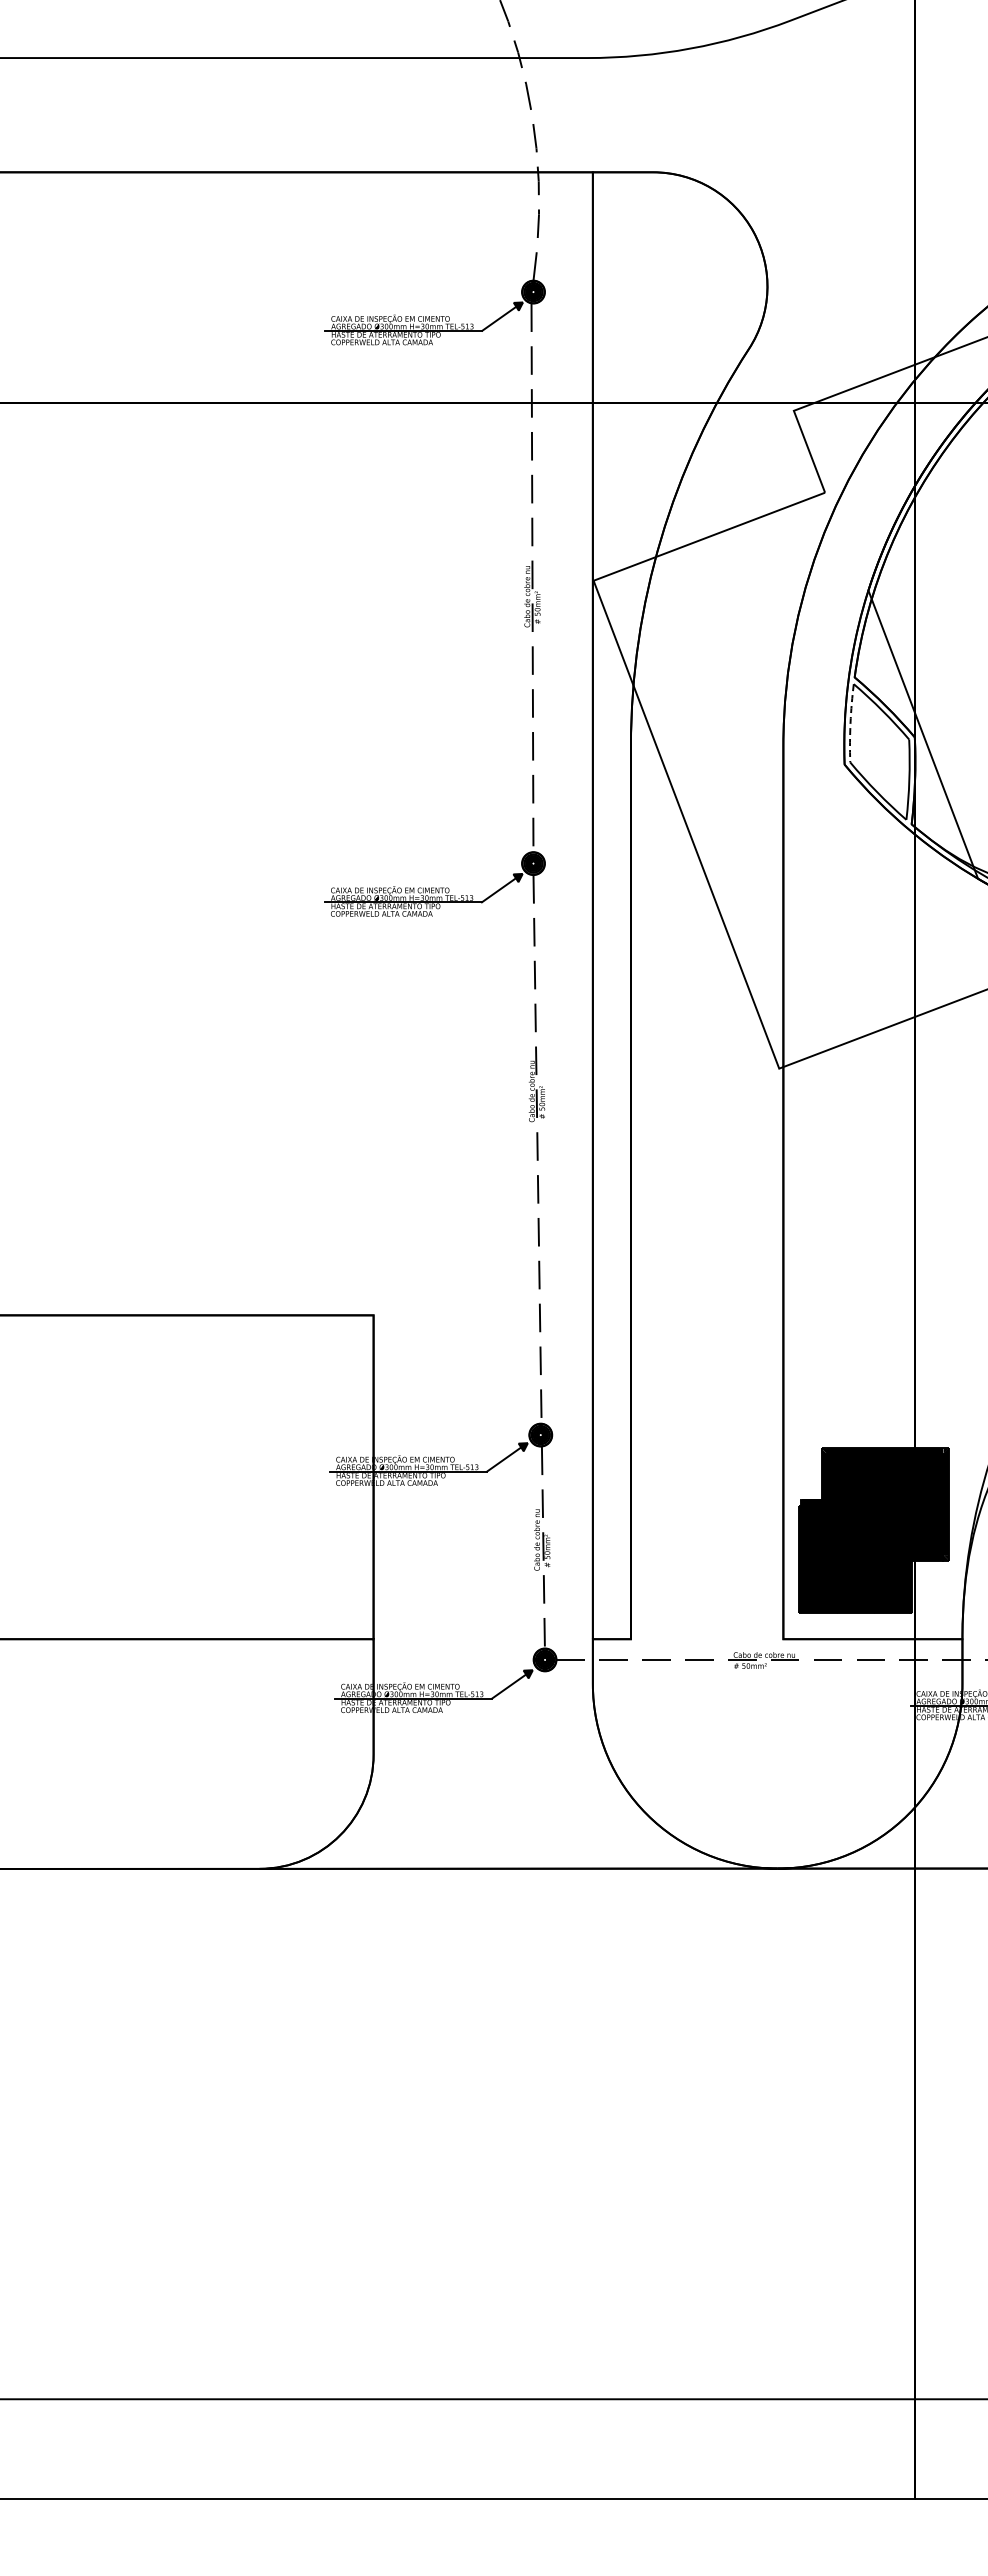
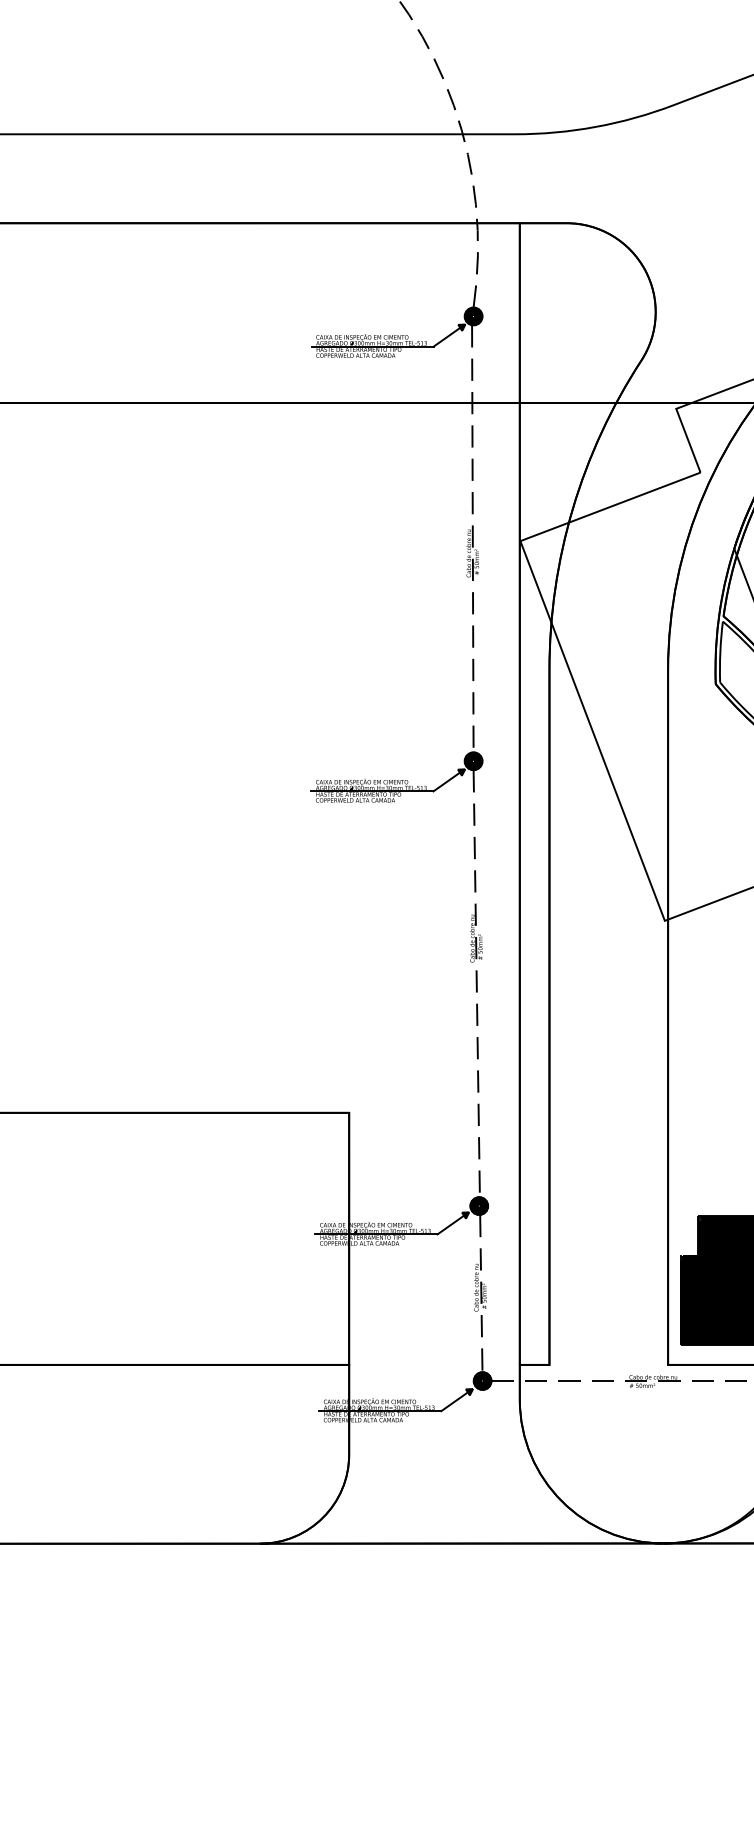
arc: (850, 723) -> (720, 652), dashed -> solid

